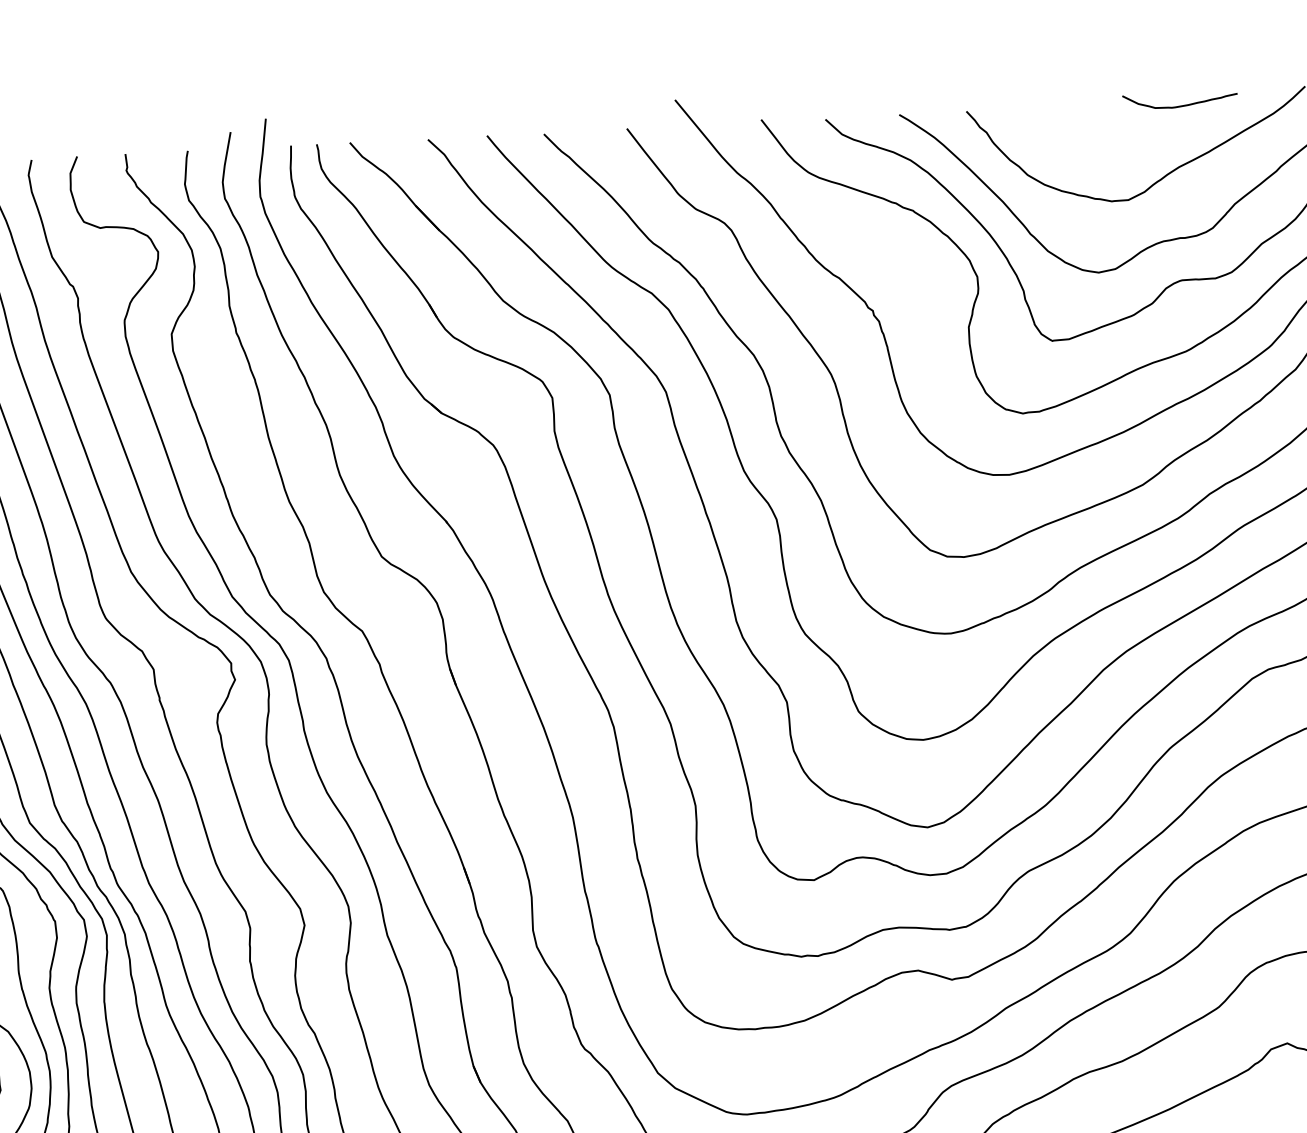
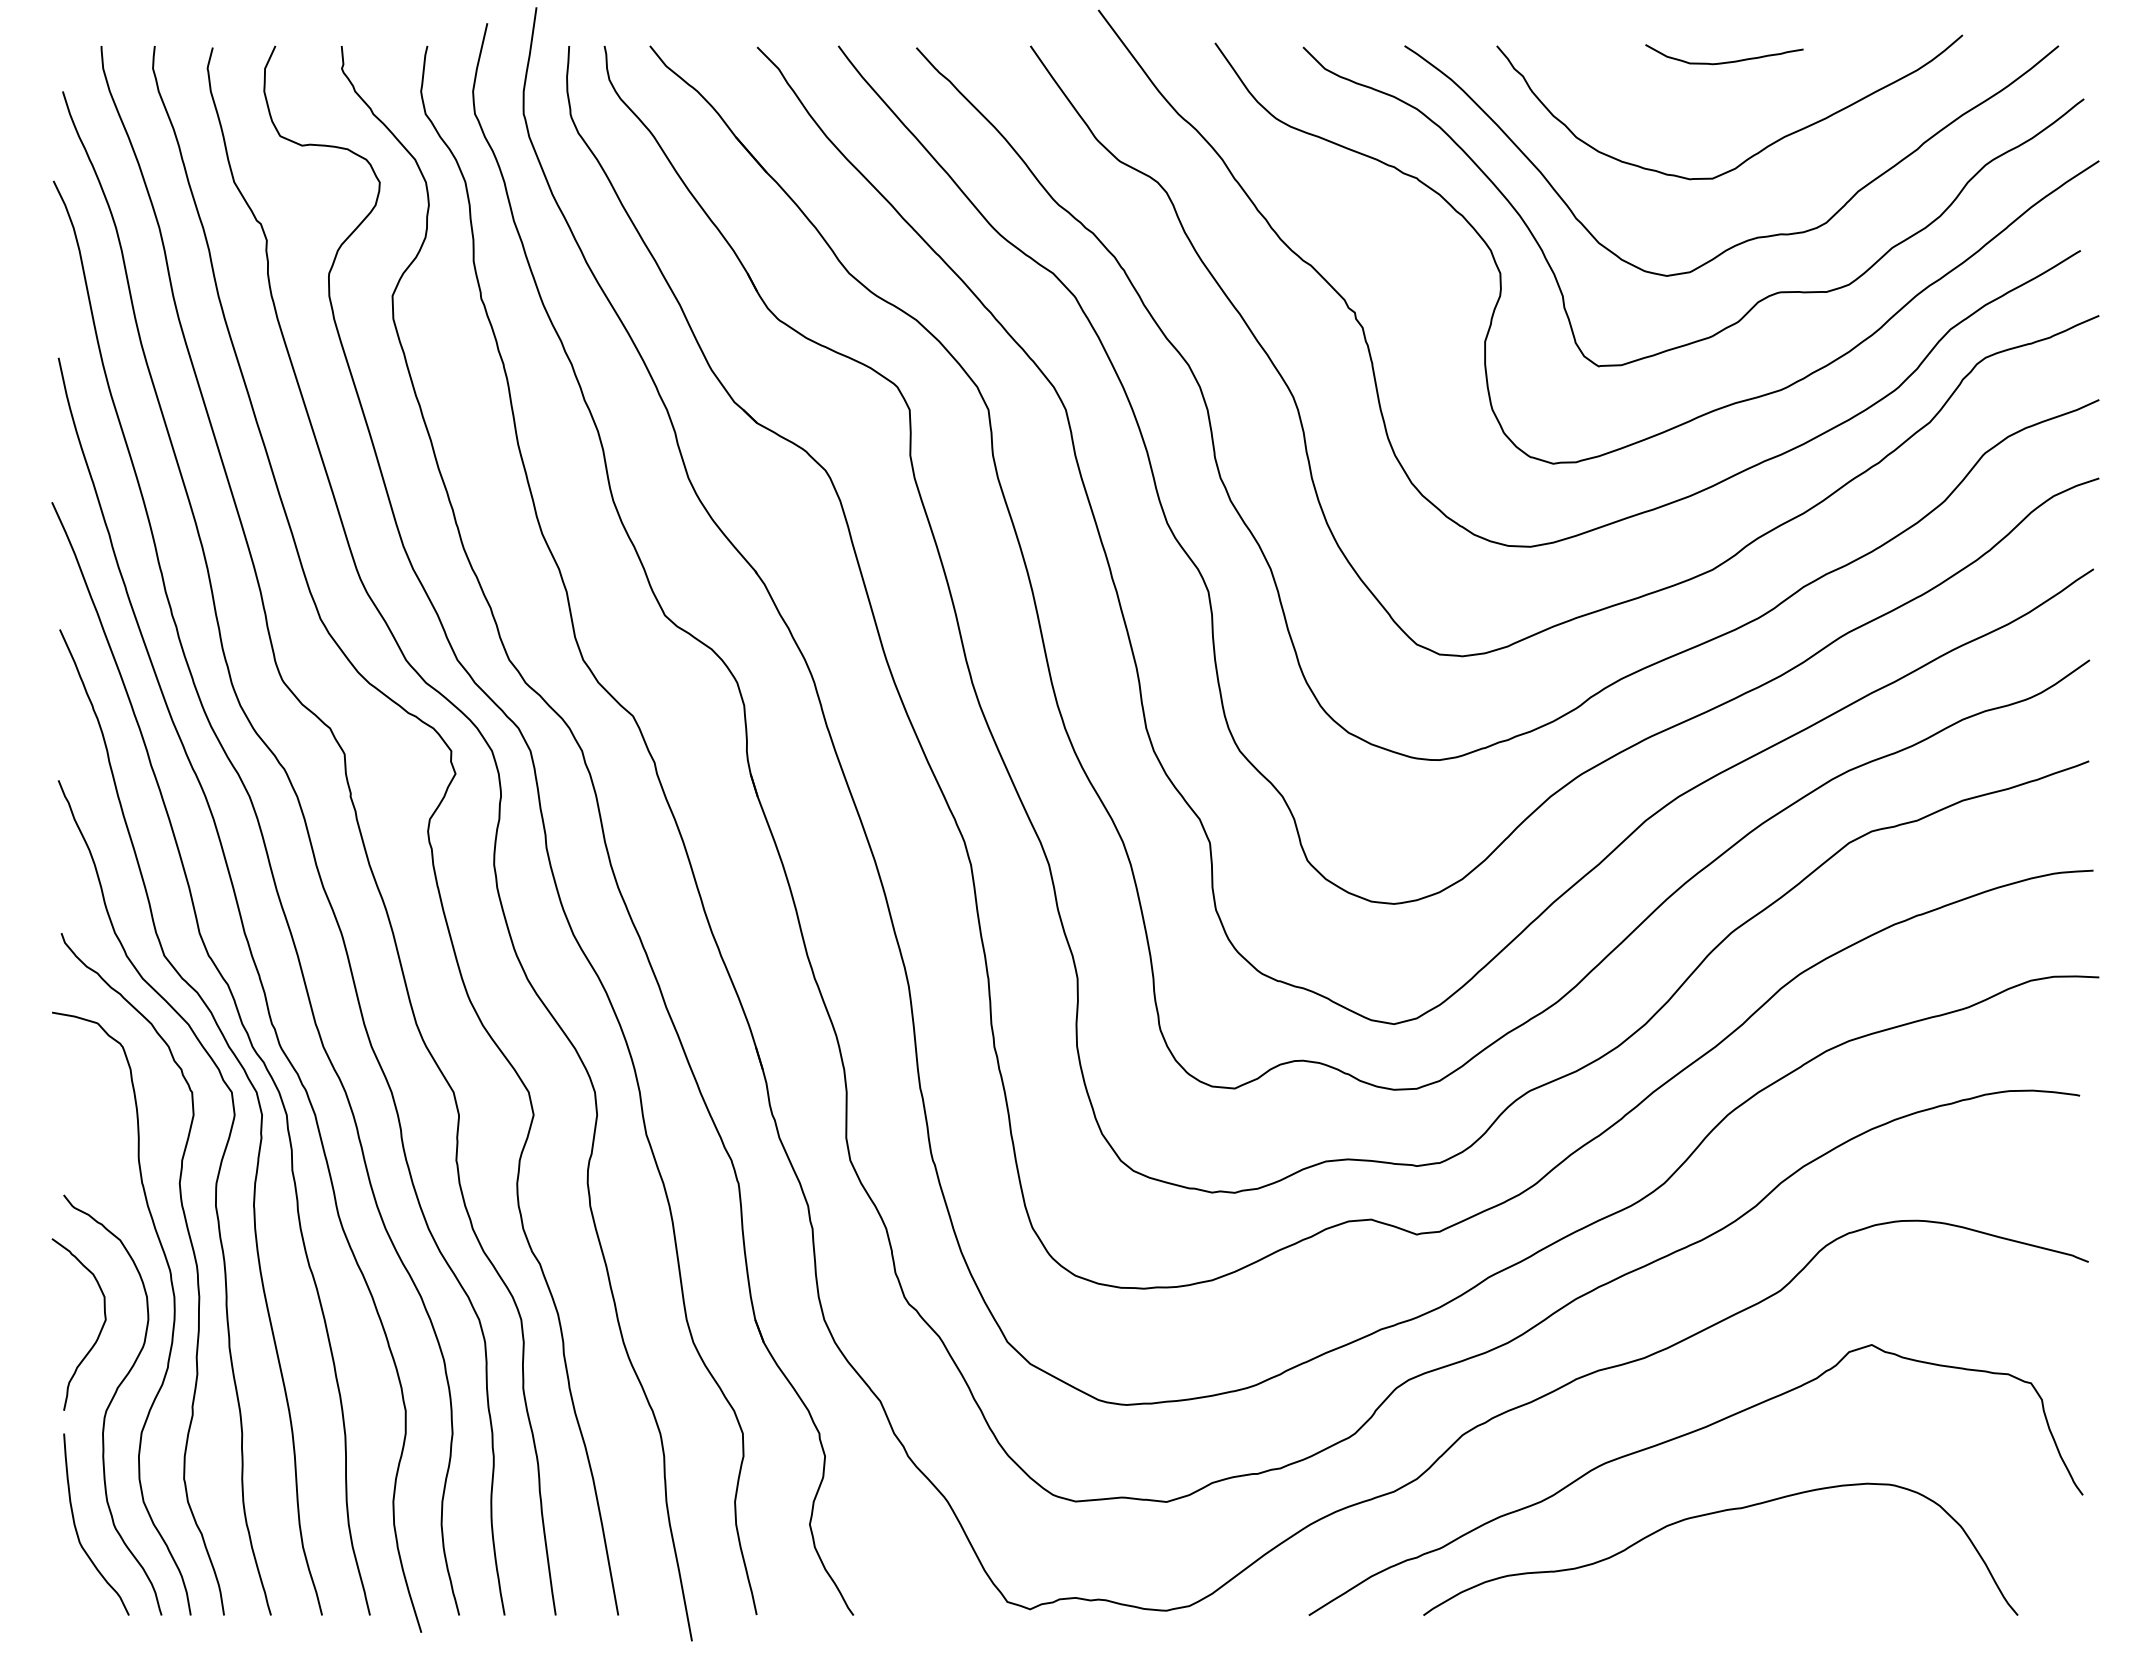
curve: (1181, 105) -> (1726, 61), moved

